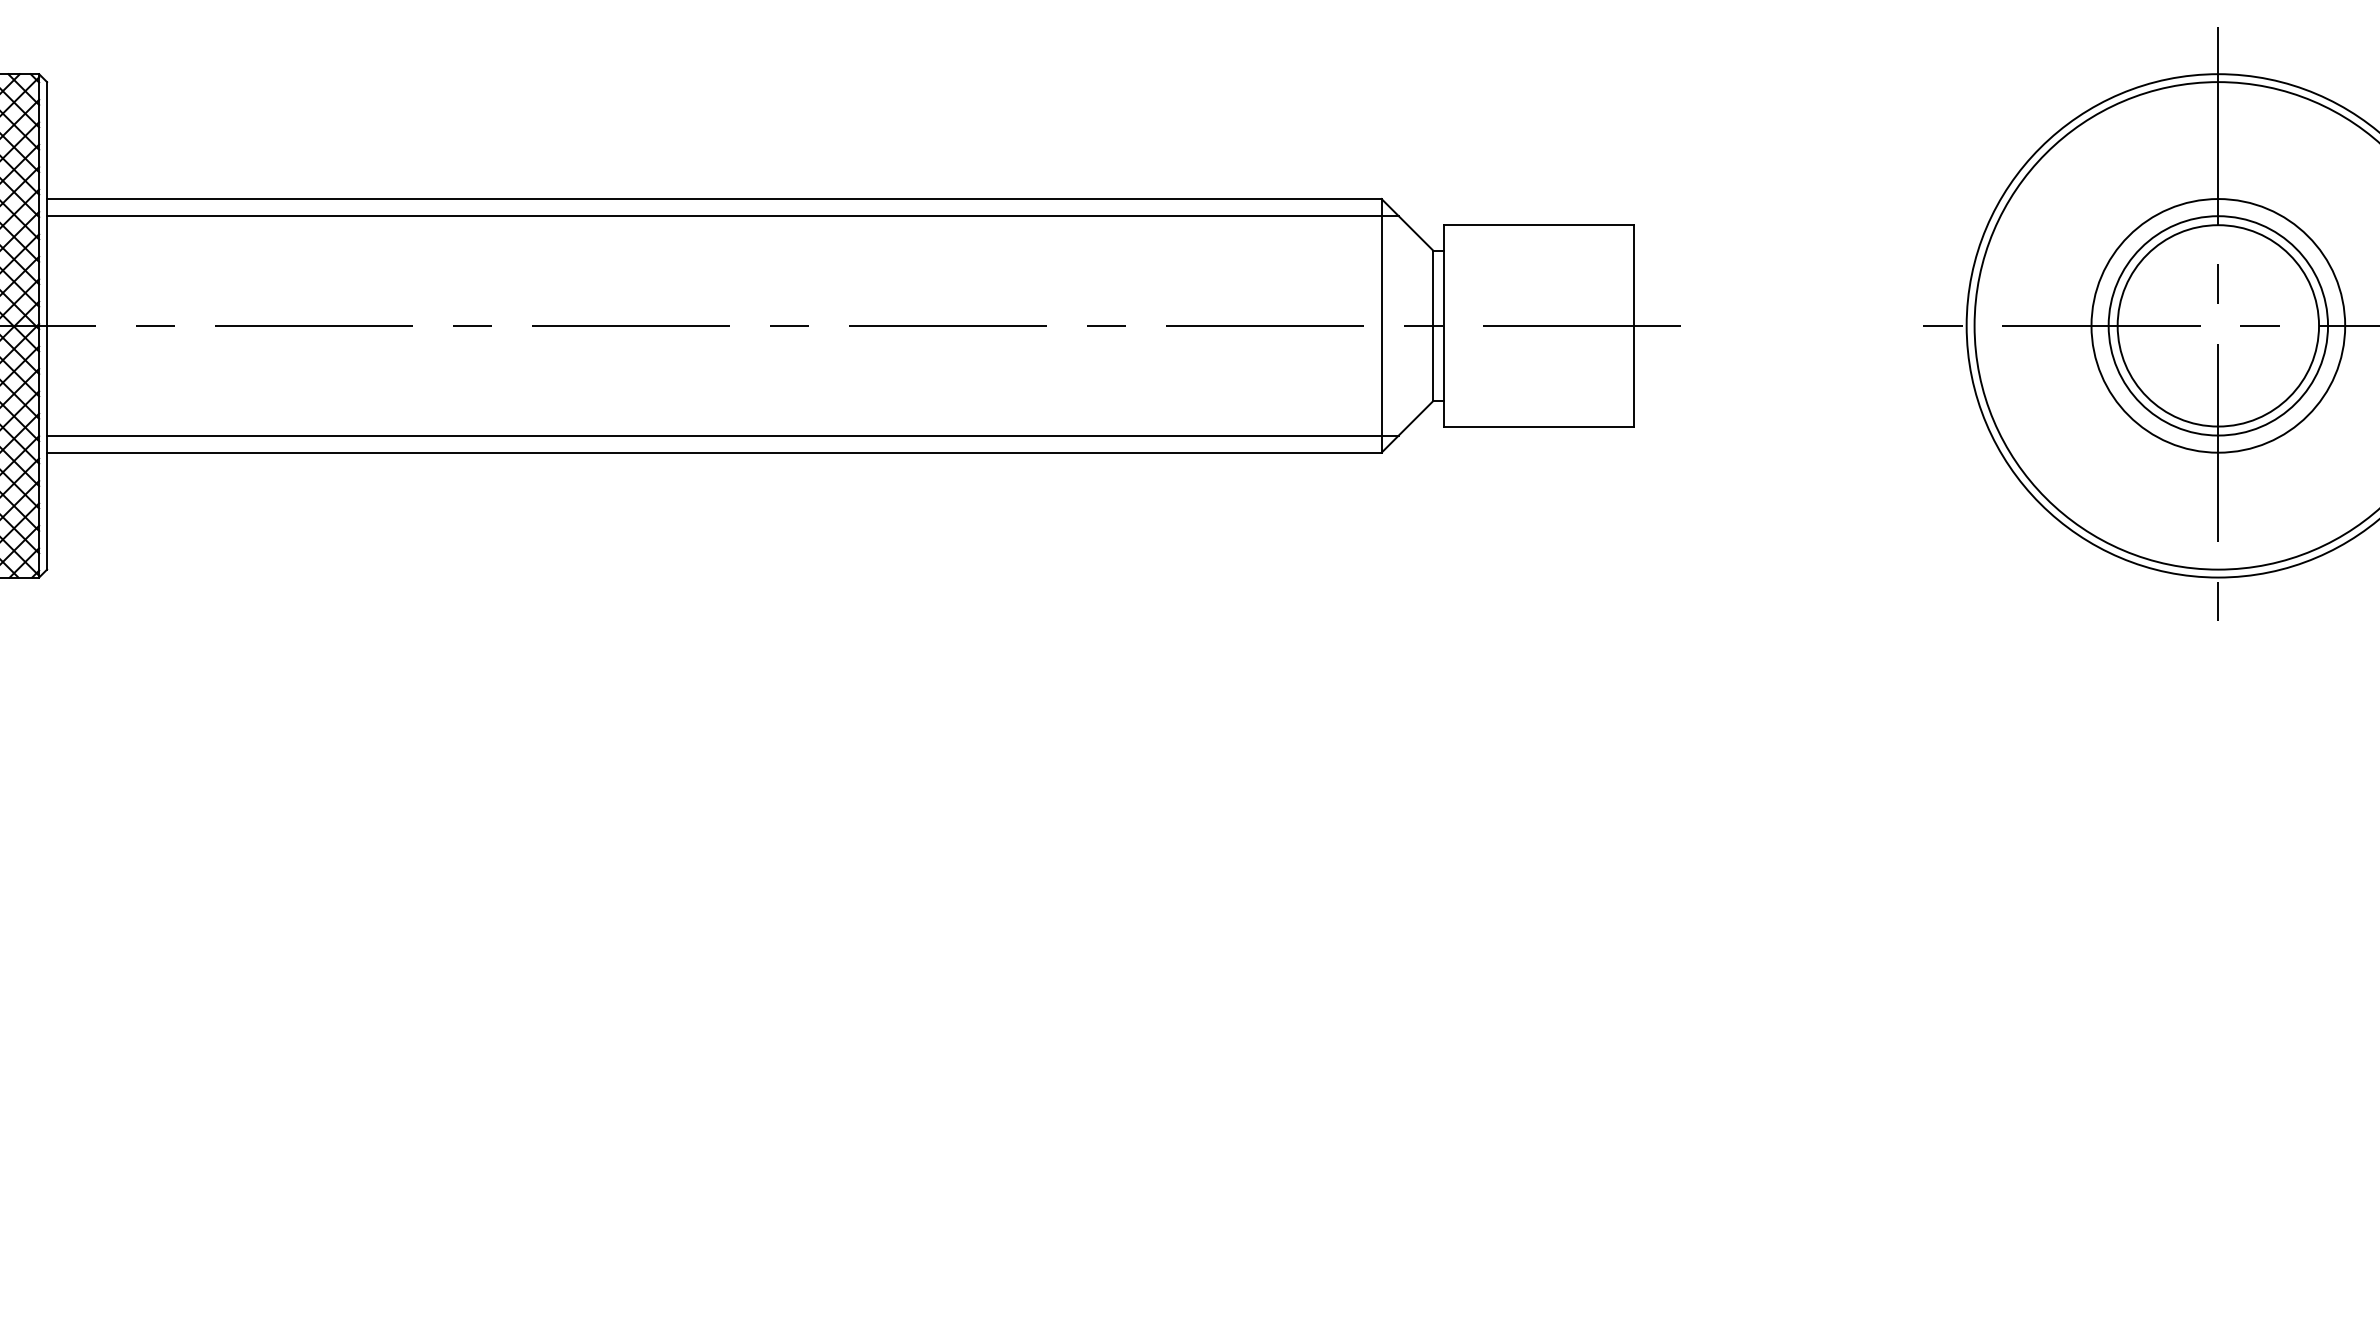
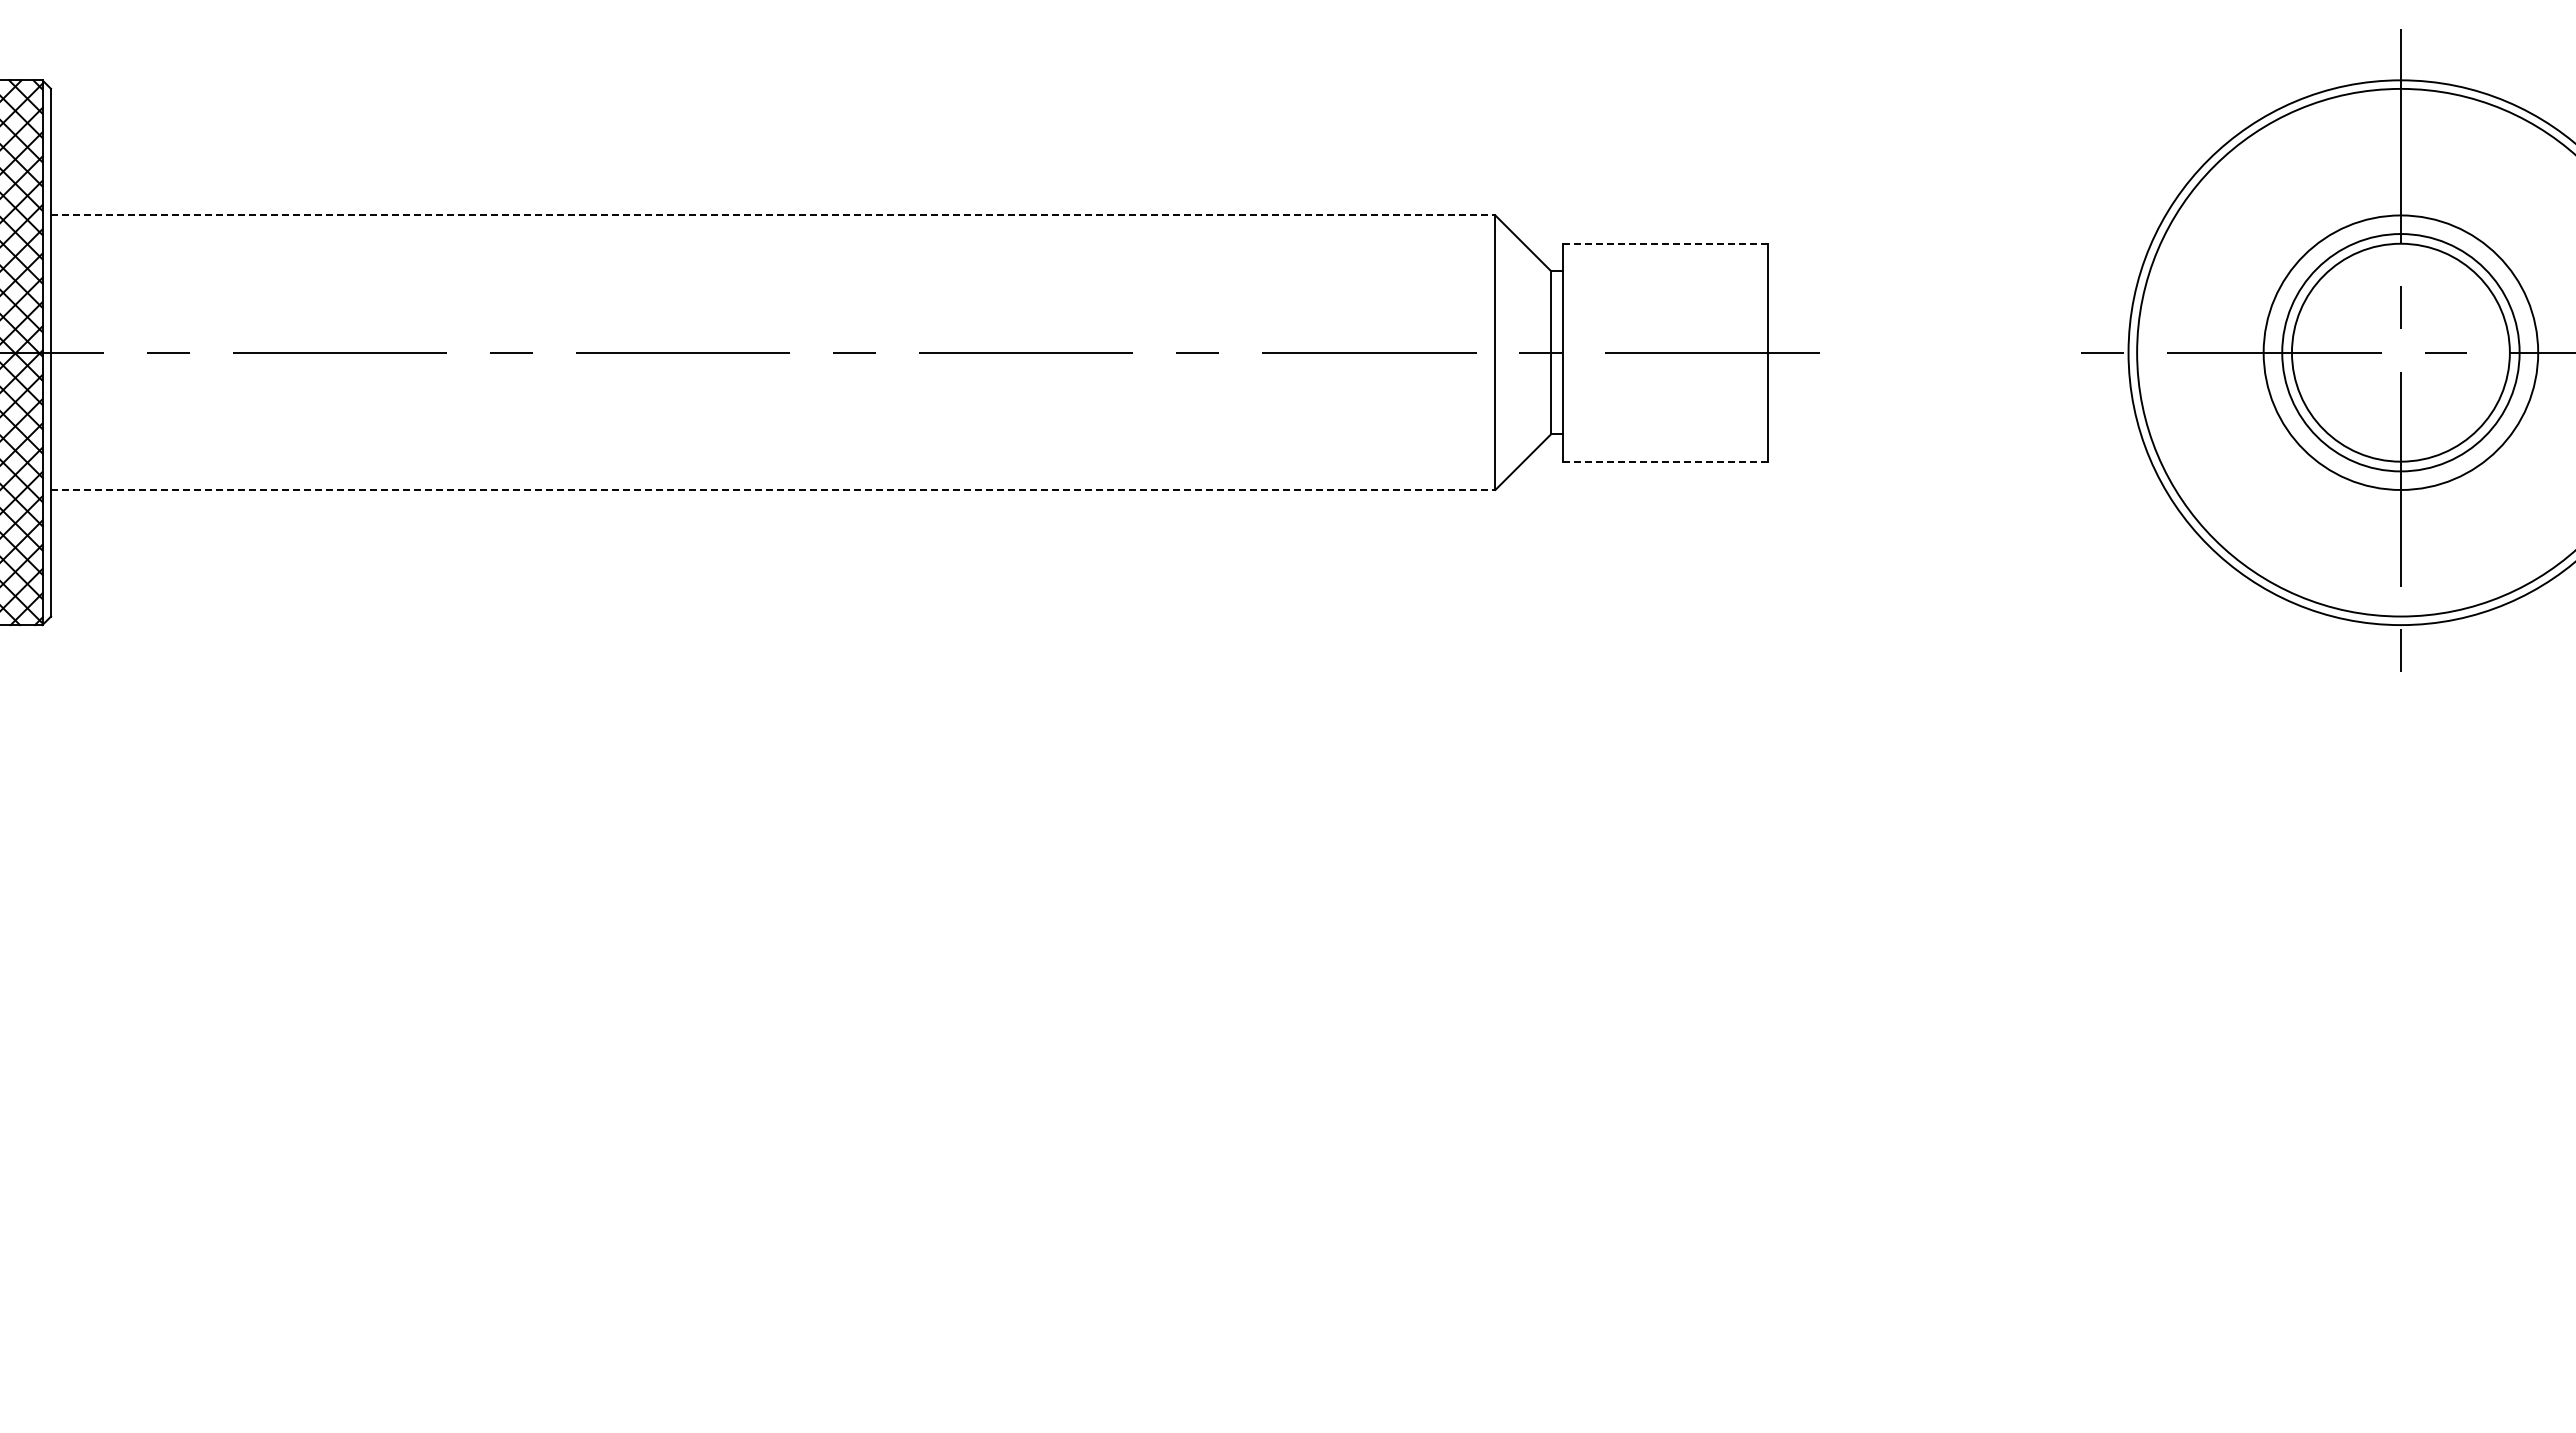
line: (714, 199) -> (773, 215), solid -> dashed
line: (722, 216) -> (782, 234), removed
line: (1538, 224) -> (1665, 243), solid -> dashed
line: (1539, 426) -> (1666, 461), solid -> dashed
line: (722, 435) -> (782, 471), removed
line: (714, 452) -> (773, 489), solid -> dashed

